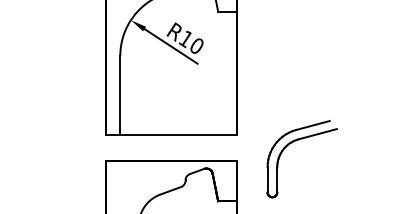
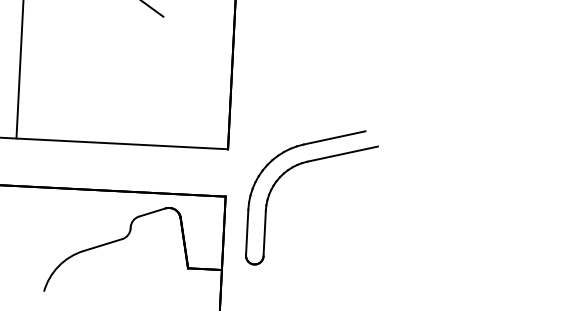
part: (290, 144) -> (292, 170), moved

